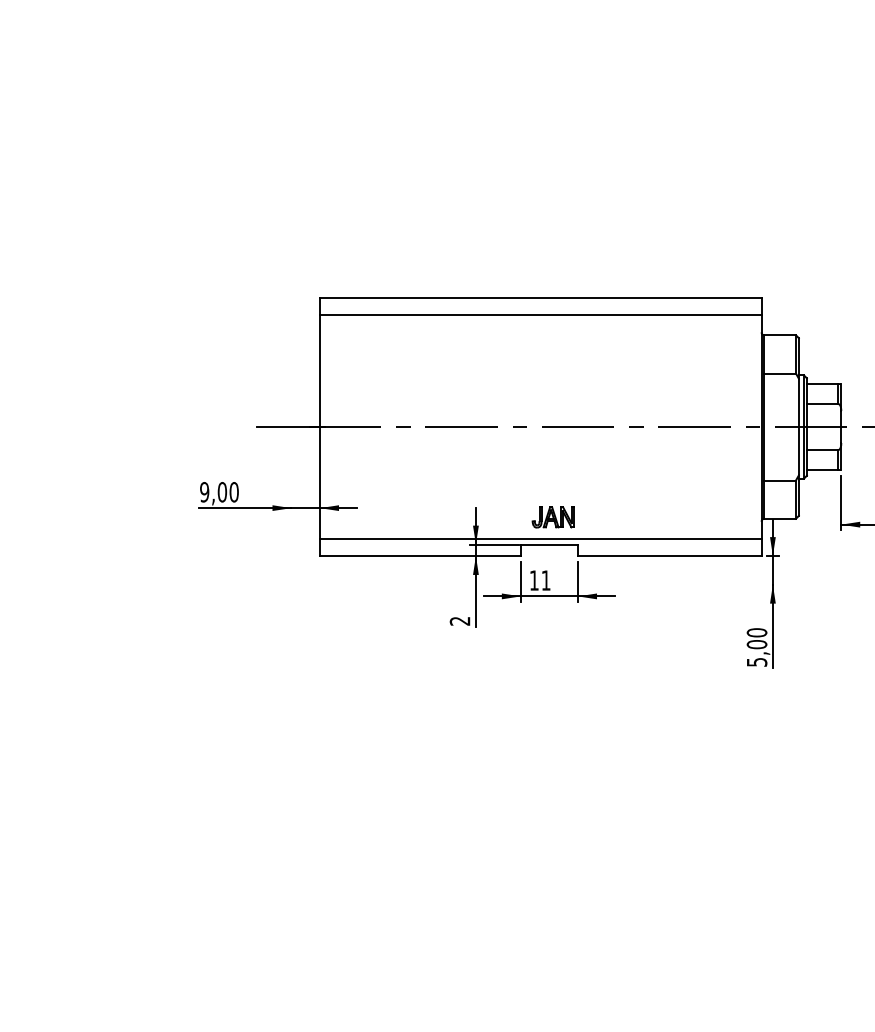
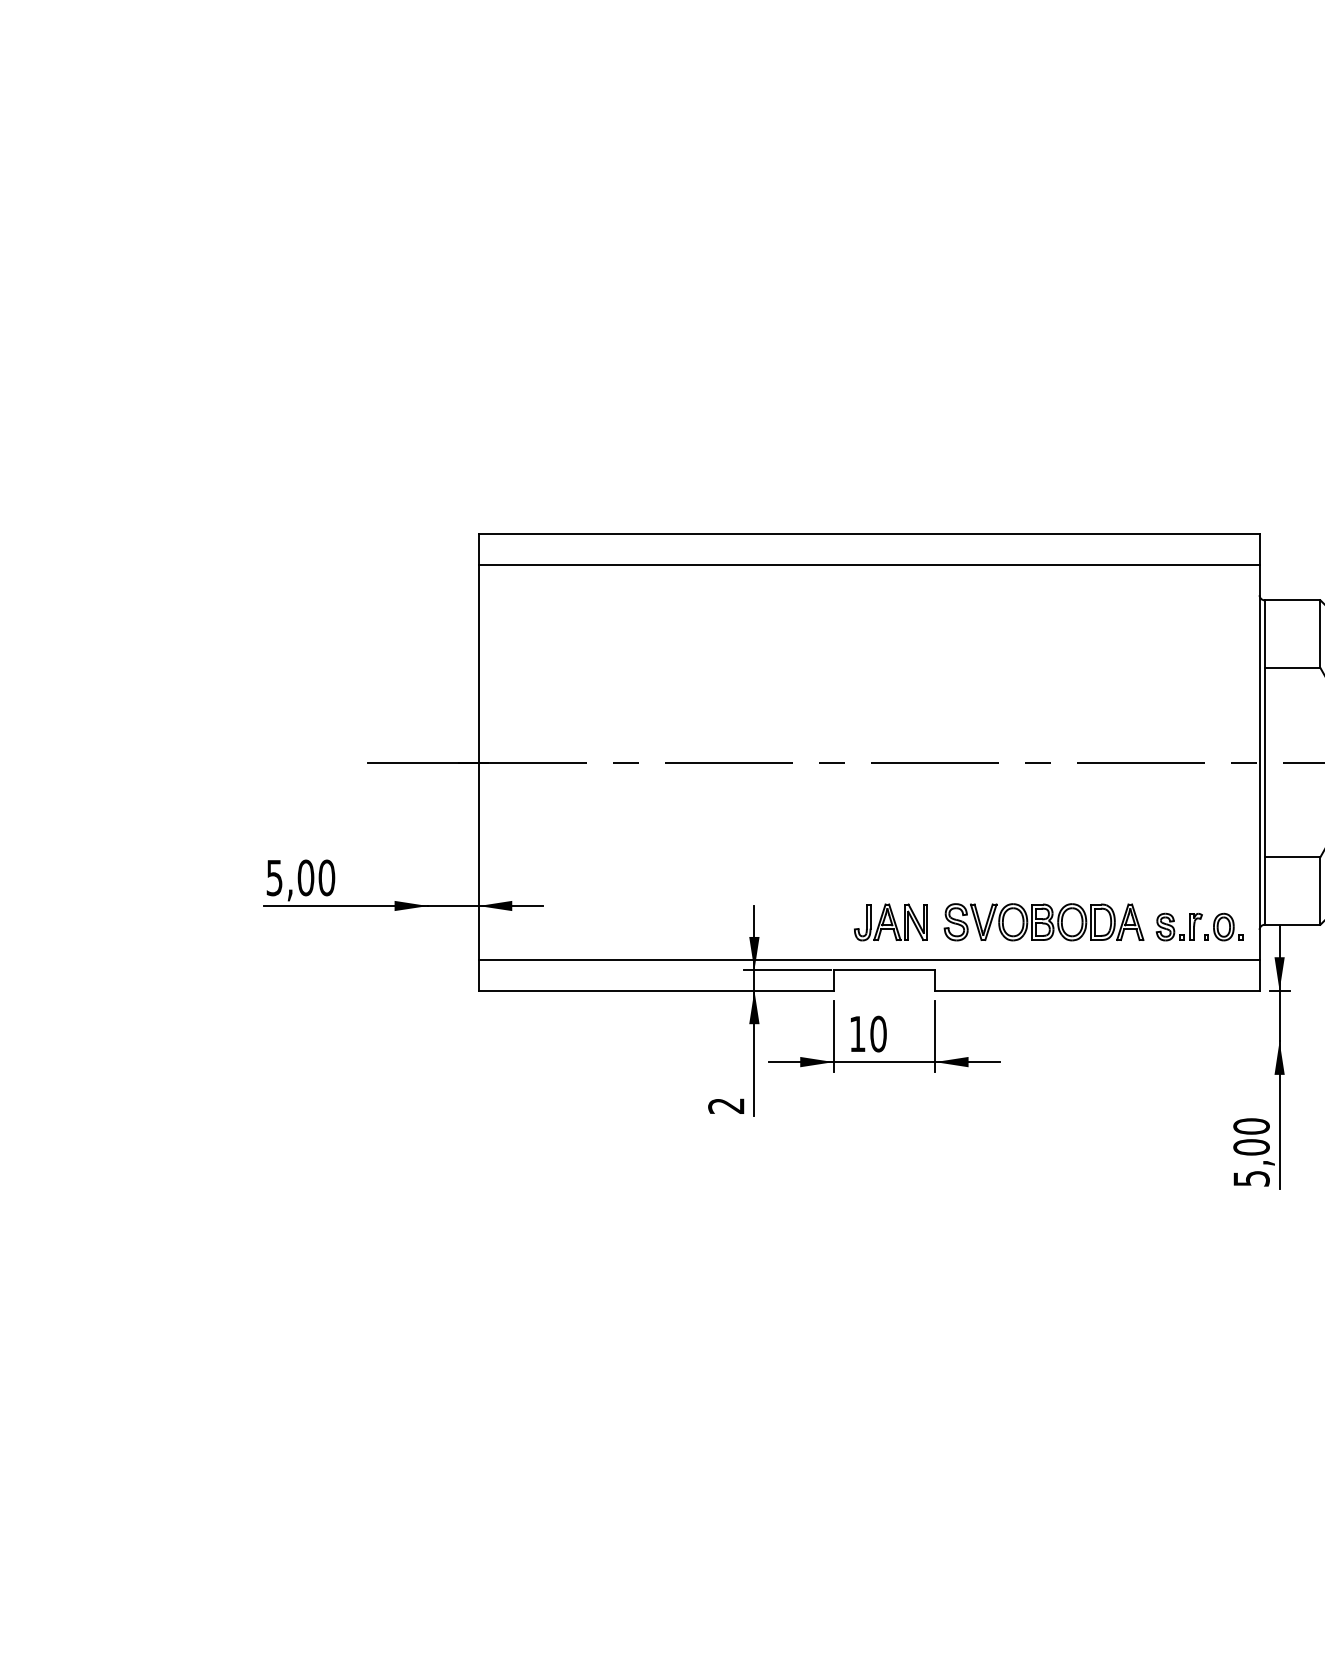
text: (204, 492) -> (274, 878), 9,00 -> 5,00
part: (667, 517) -> (1093, 922), added
text: (545, 580) -> (877, 1033), 11 -> 10

